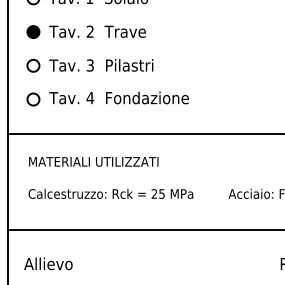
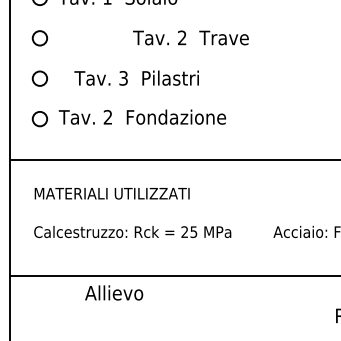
text: (97, 31) -> (190, 37), moved
fill: (33, 32) -> (40, 38), removed
text: (101, 65) -> (136, 78), moved
text: (90, 97) -> (108, 116), 4 -> 2
text: (48, 263) -> (114, 292), moved

